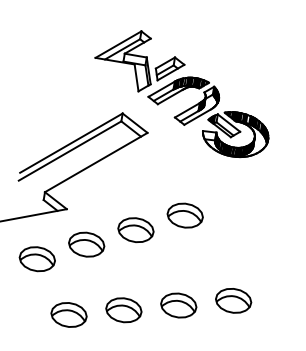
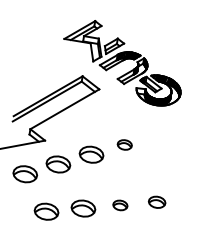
part: (184, 214) -> (124, 144), size x0.6
part: (232, 301) -> (156, 202), size x0.7
part: (179, 305) -> (120, 205), size x0.6

